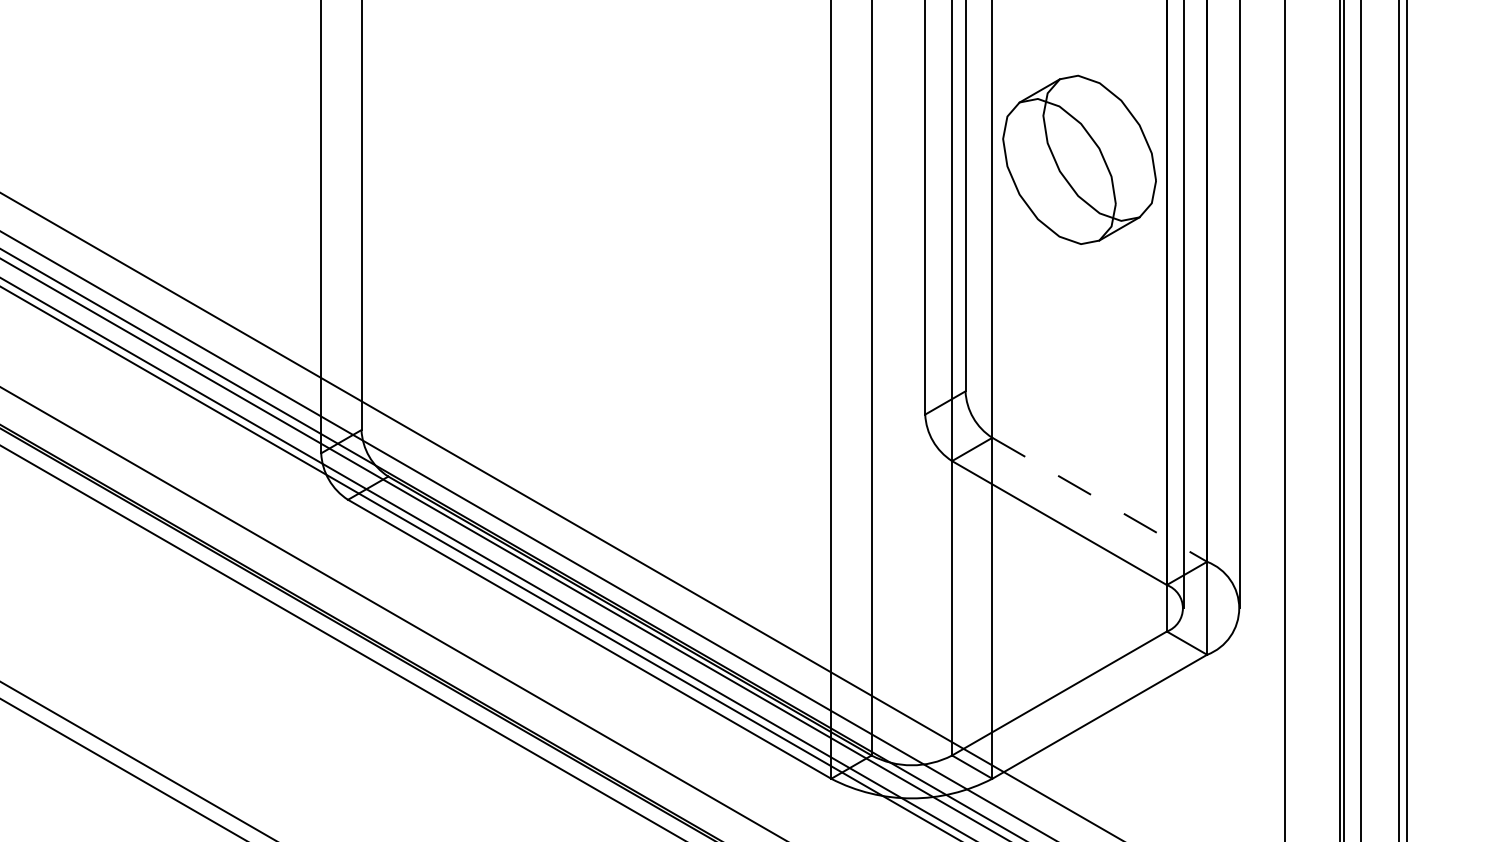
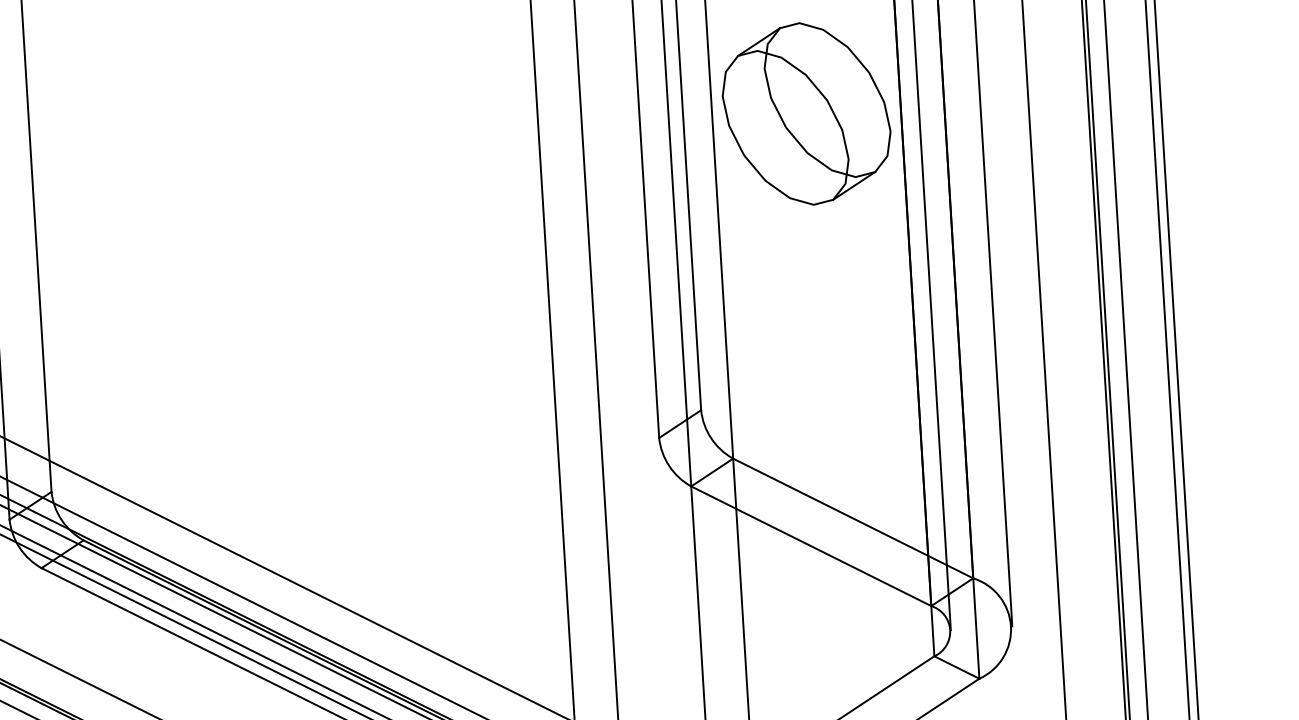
part: (1079, 159) -> (806, 113), moved
line: (1099, 499) -> (852, 518), dashed -> solid

